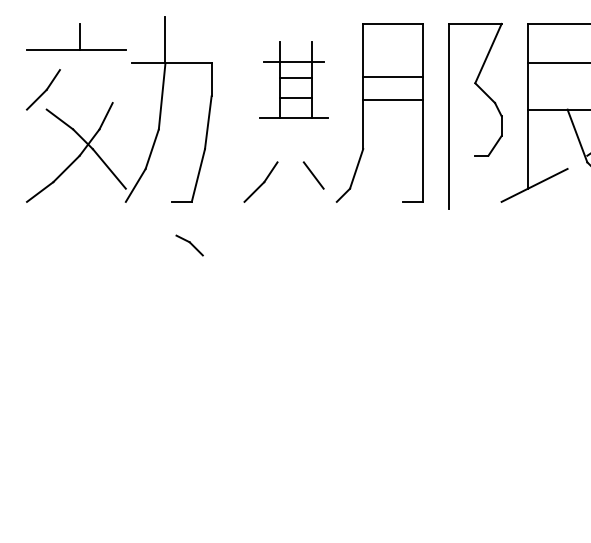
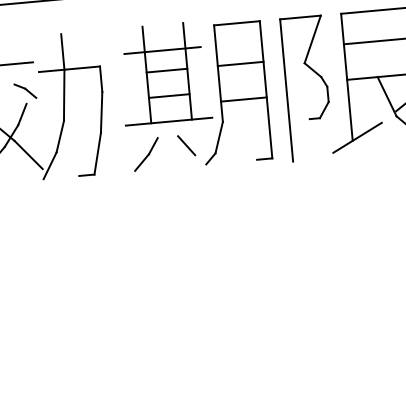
part: (293, 79) -> (164, 73), size x1.67
line: (392, 99) -> (243, 99), moved
part: (189, 245) -> (25, 91), moved

